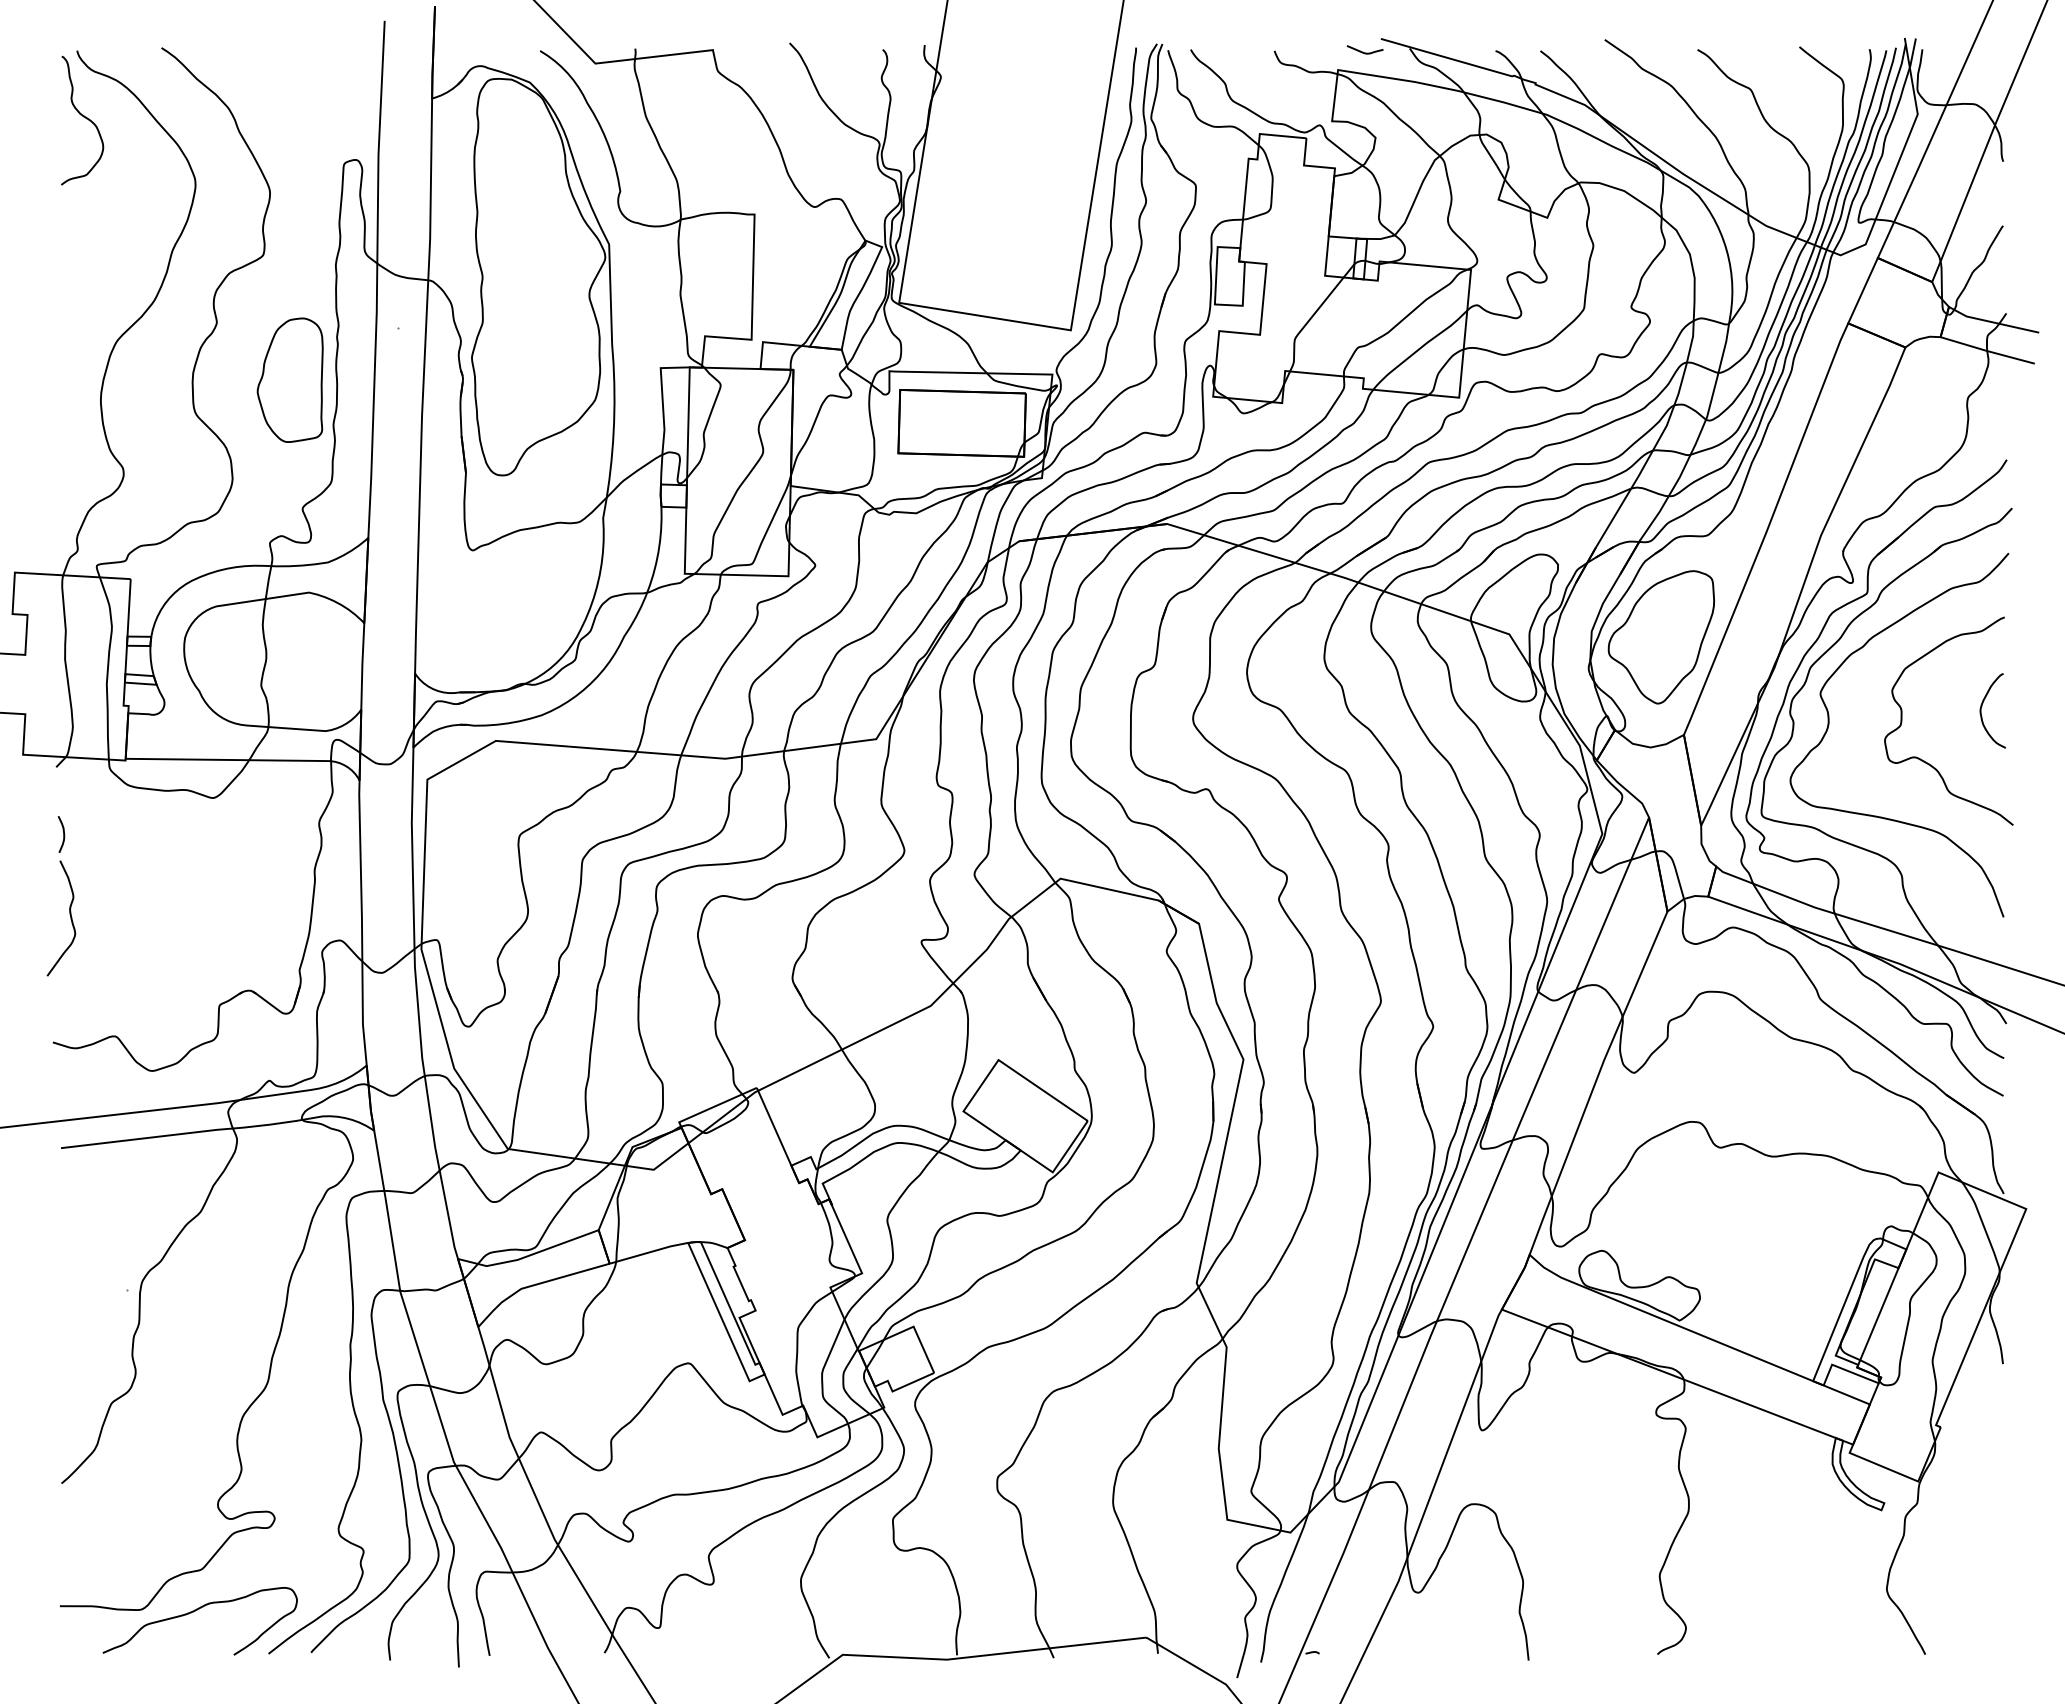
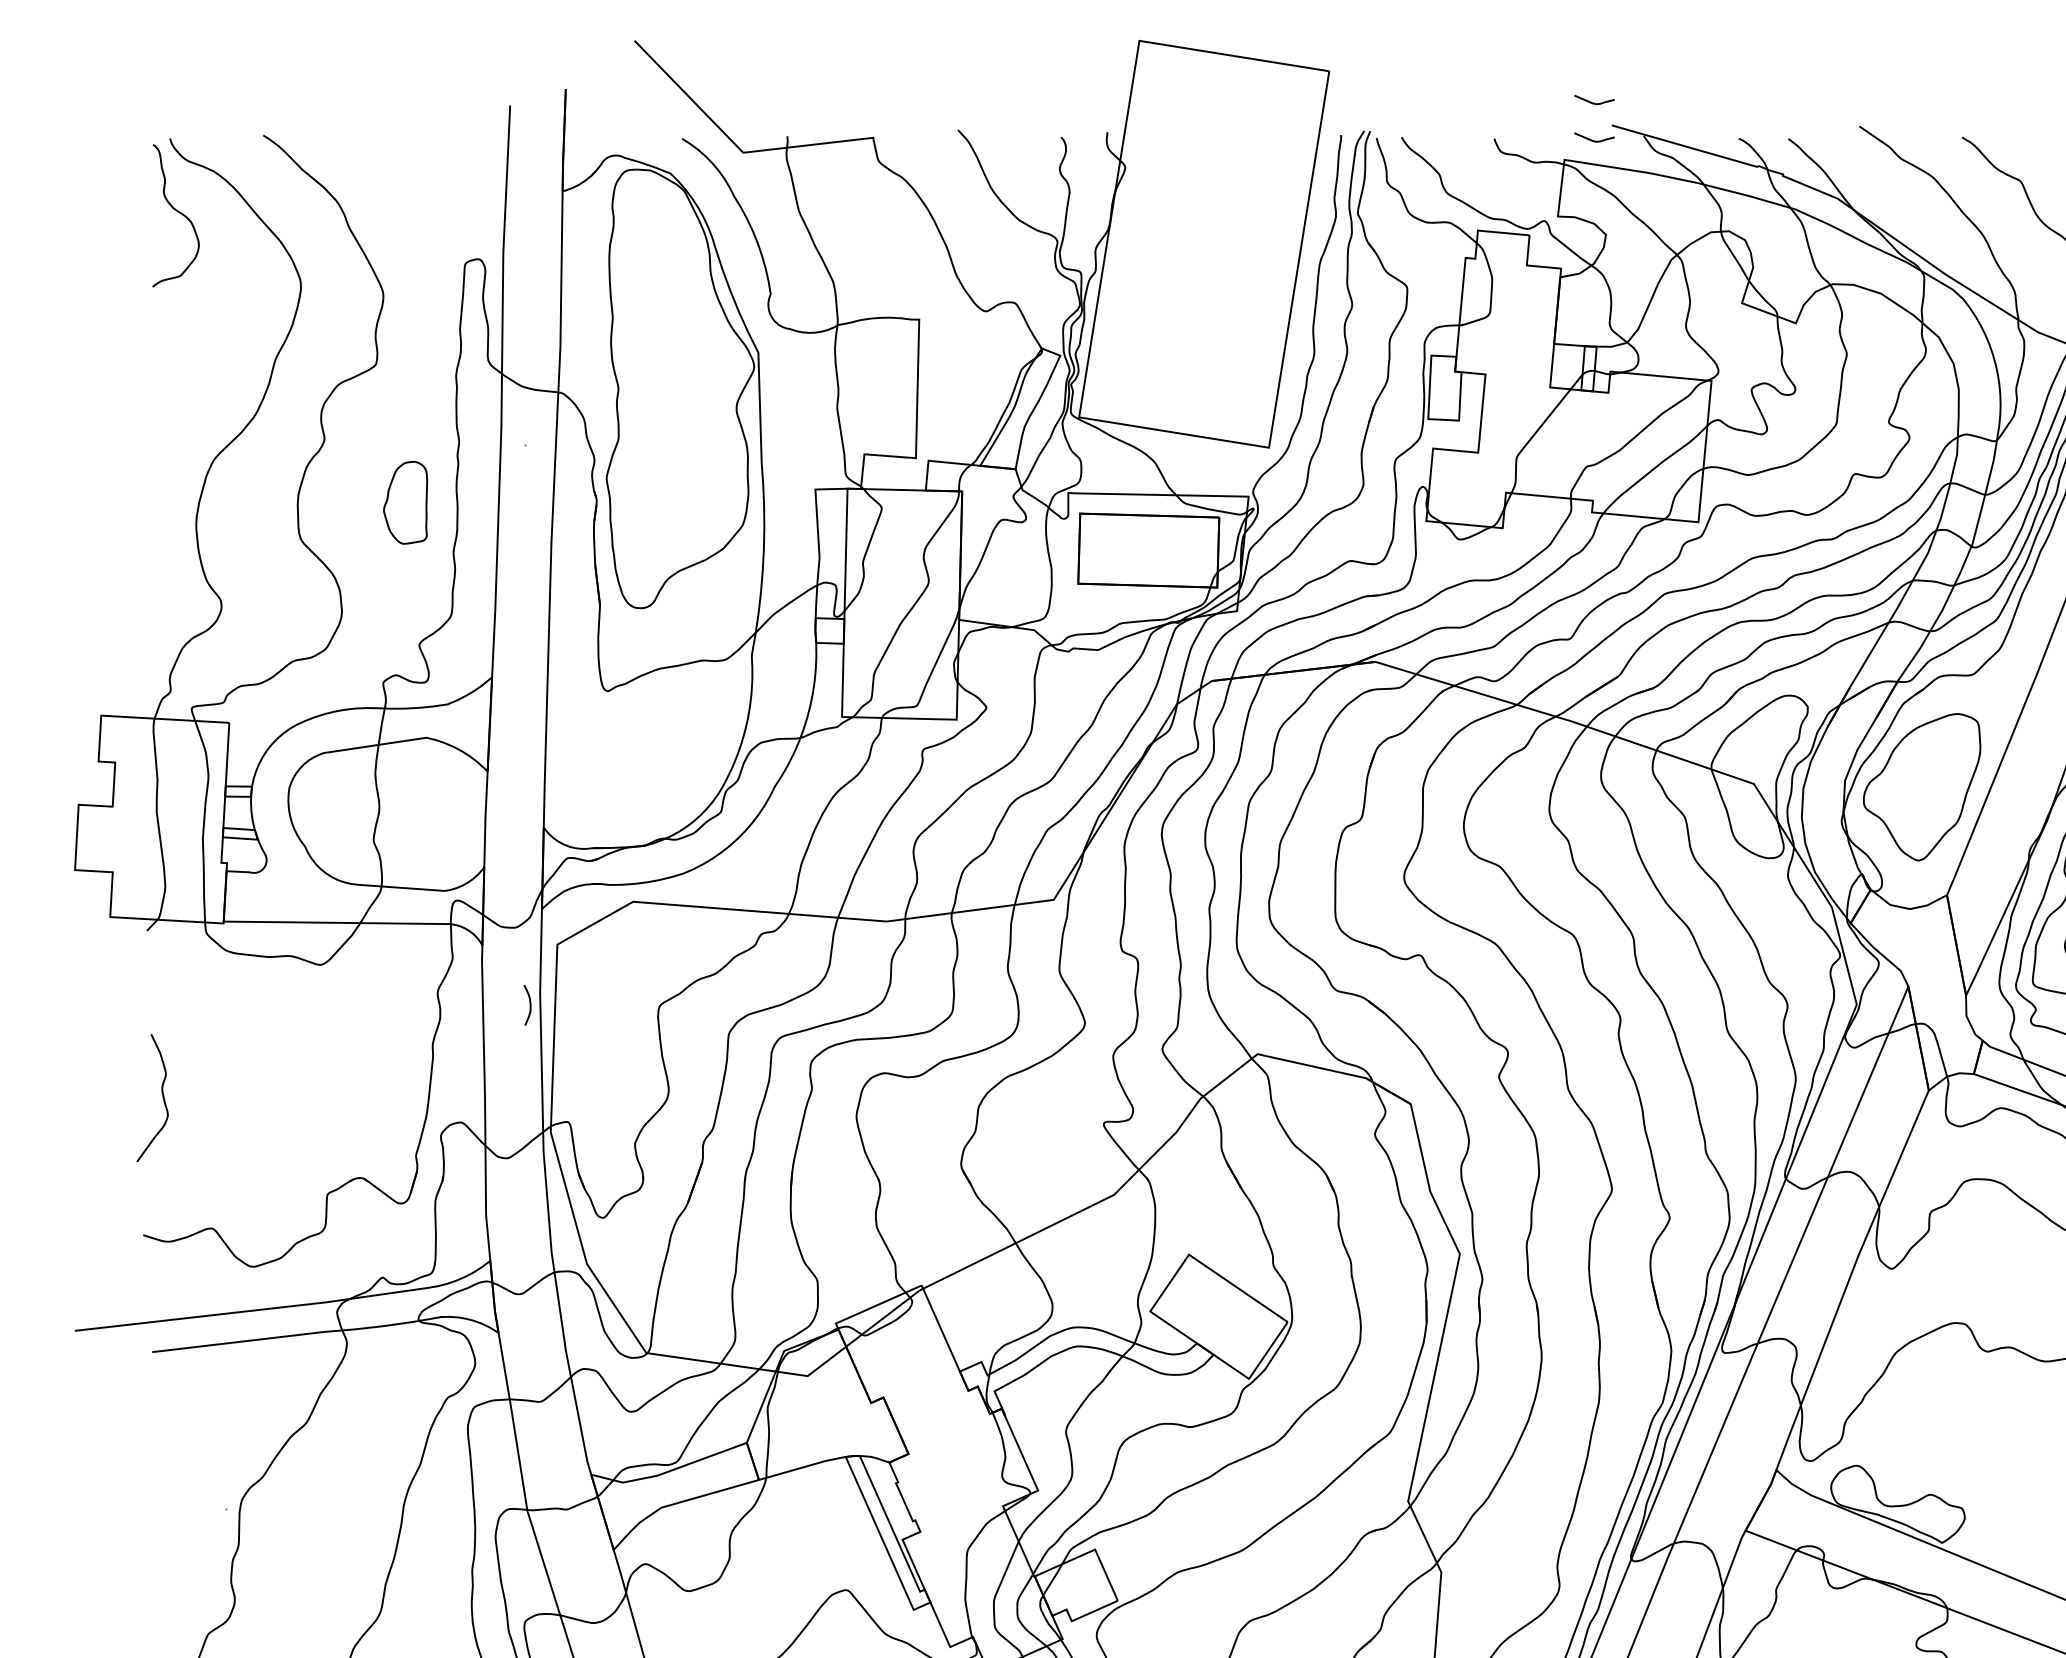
curve: (1363, 17) -> (1592, 101), added
part: (289, 379) -> (404, 502), size x0.6
curve: (63, 834) -> (529, 1005), moved

